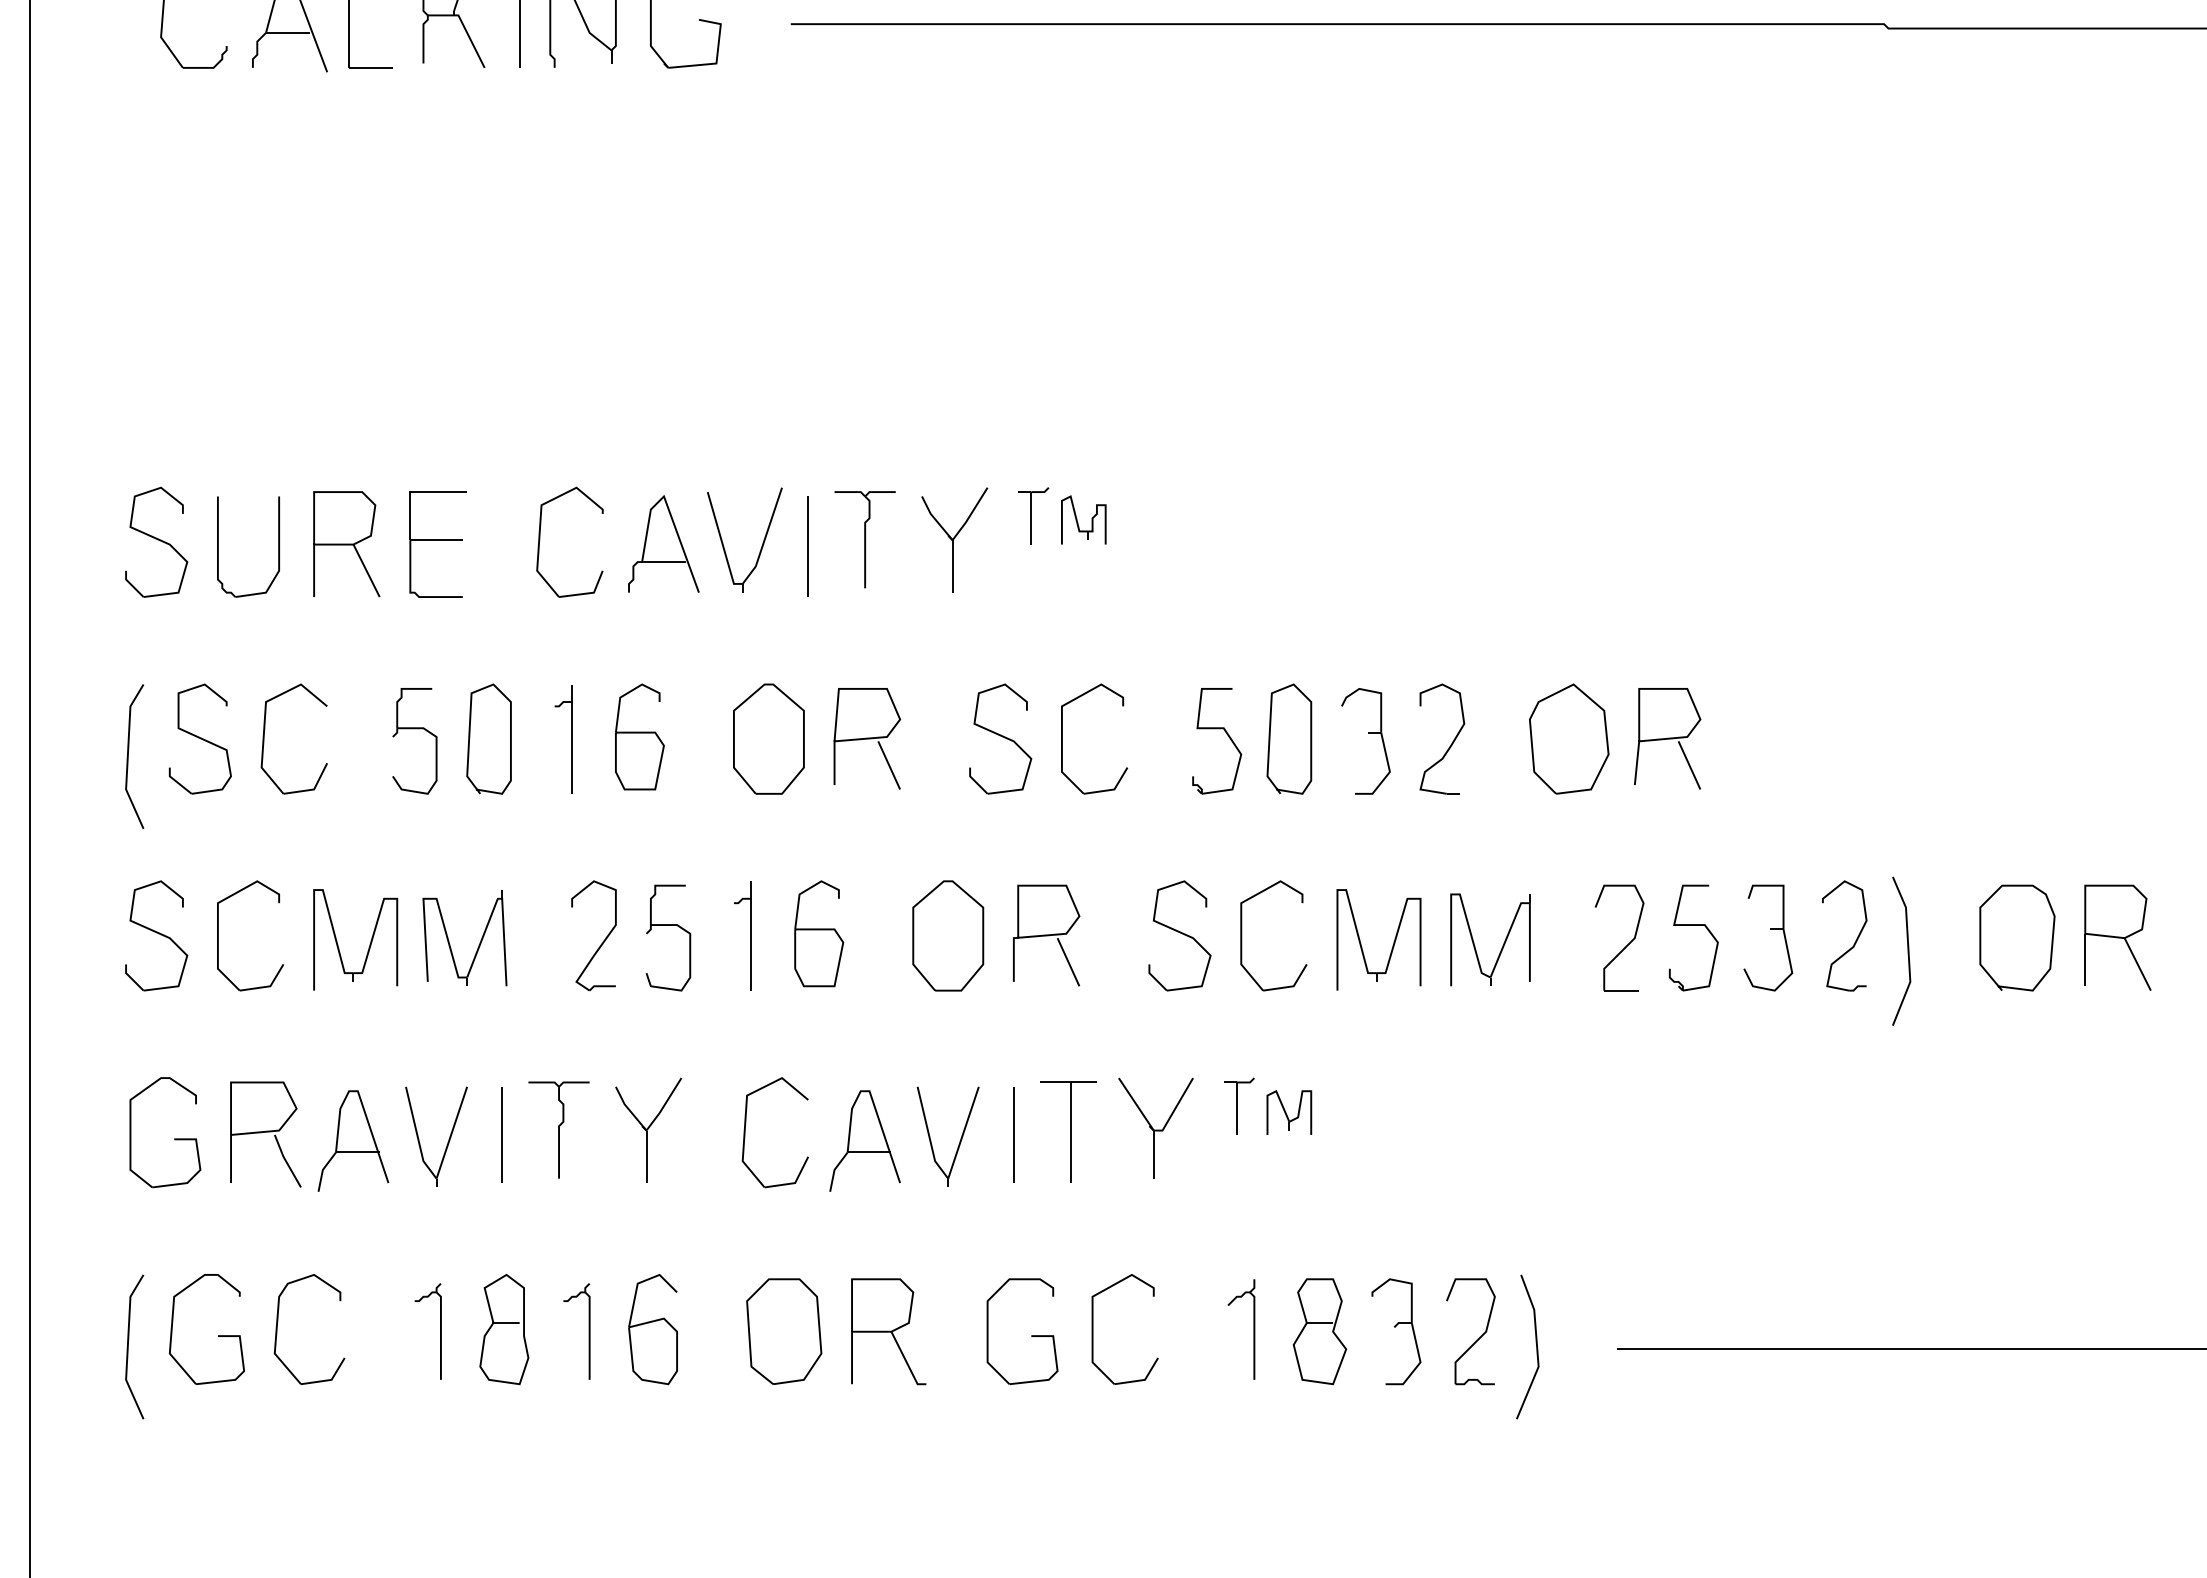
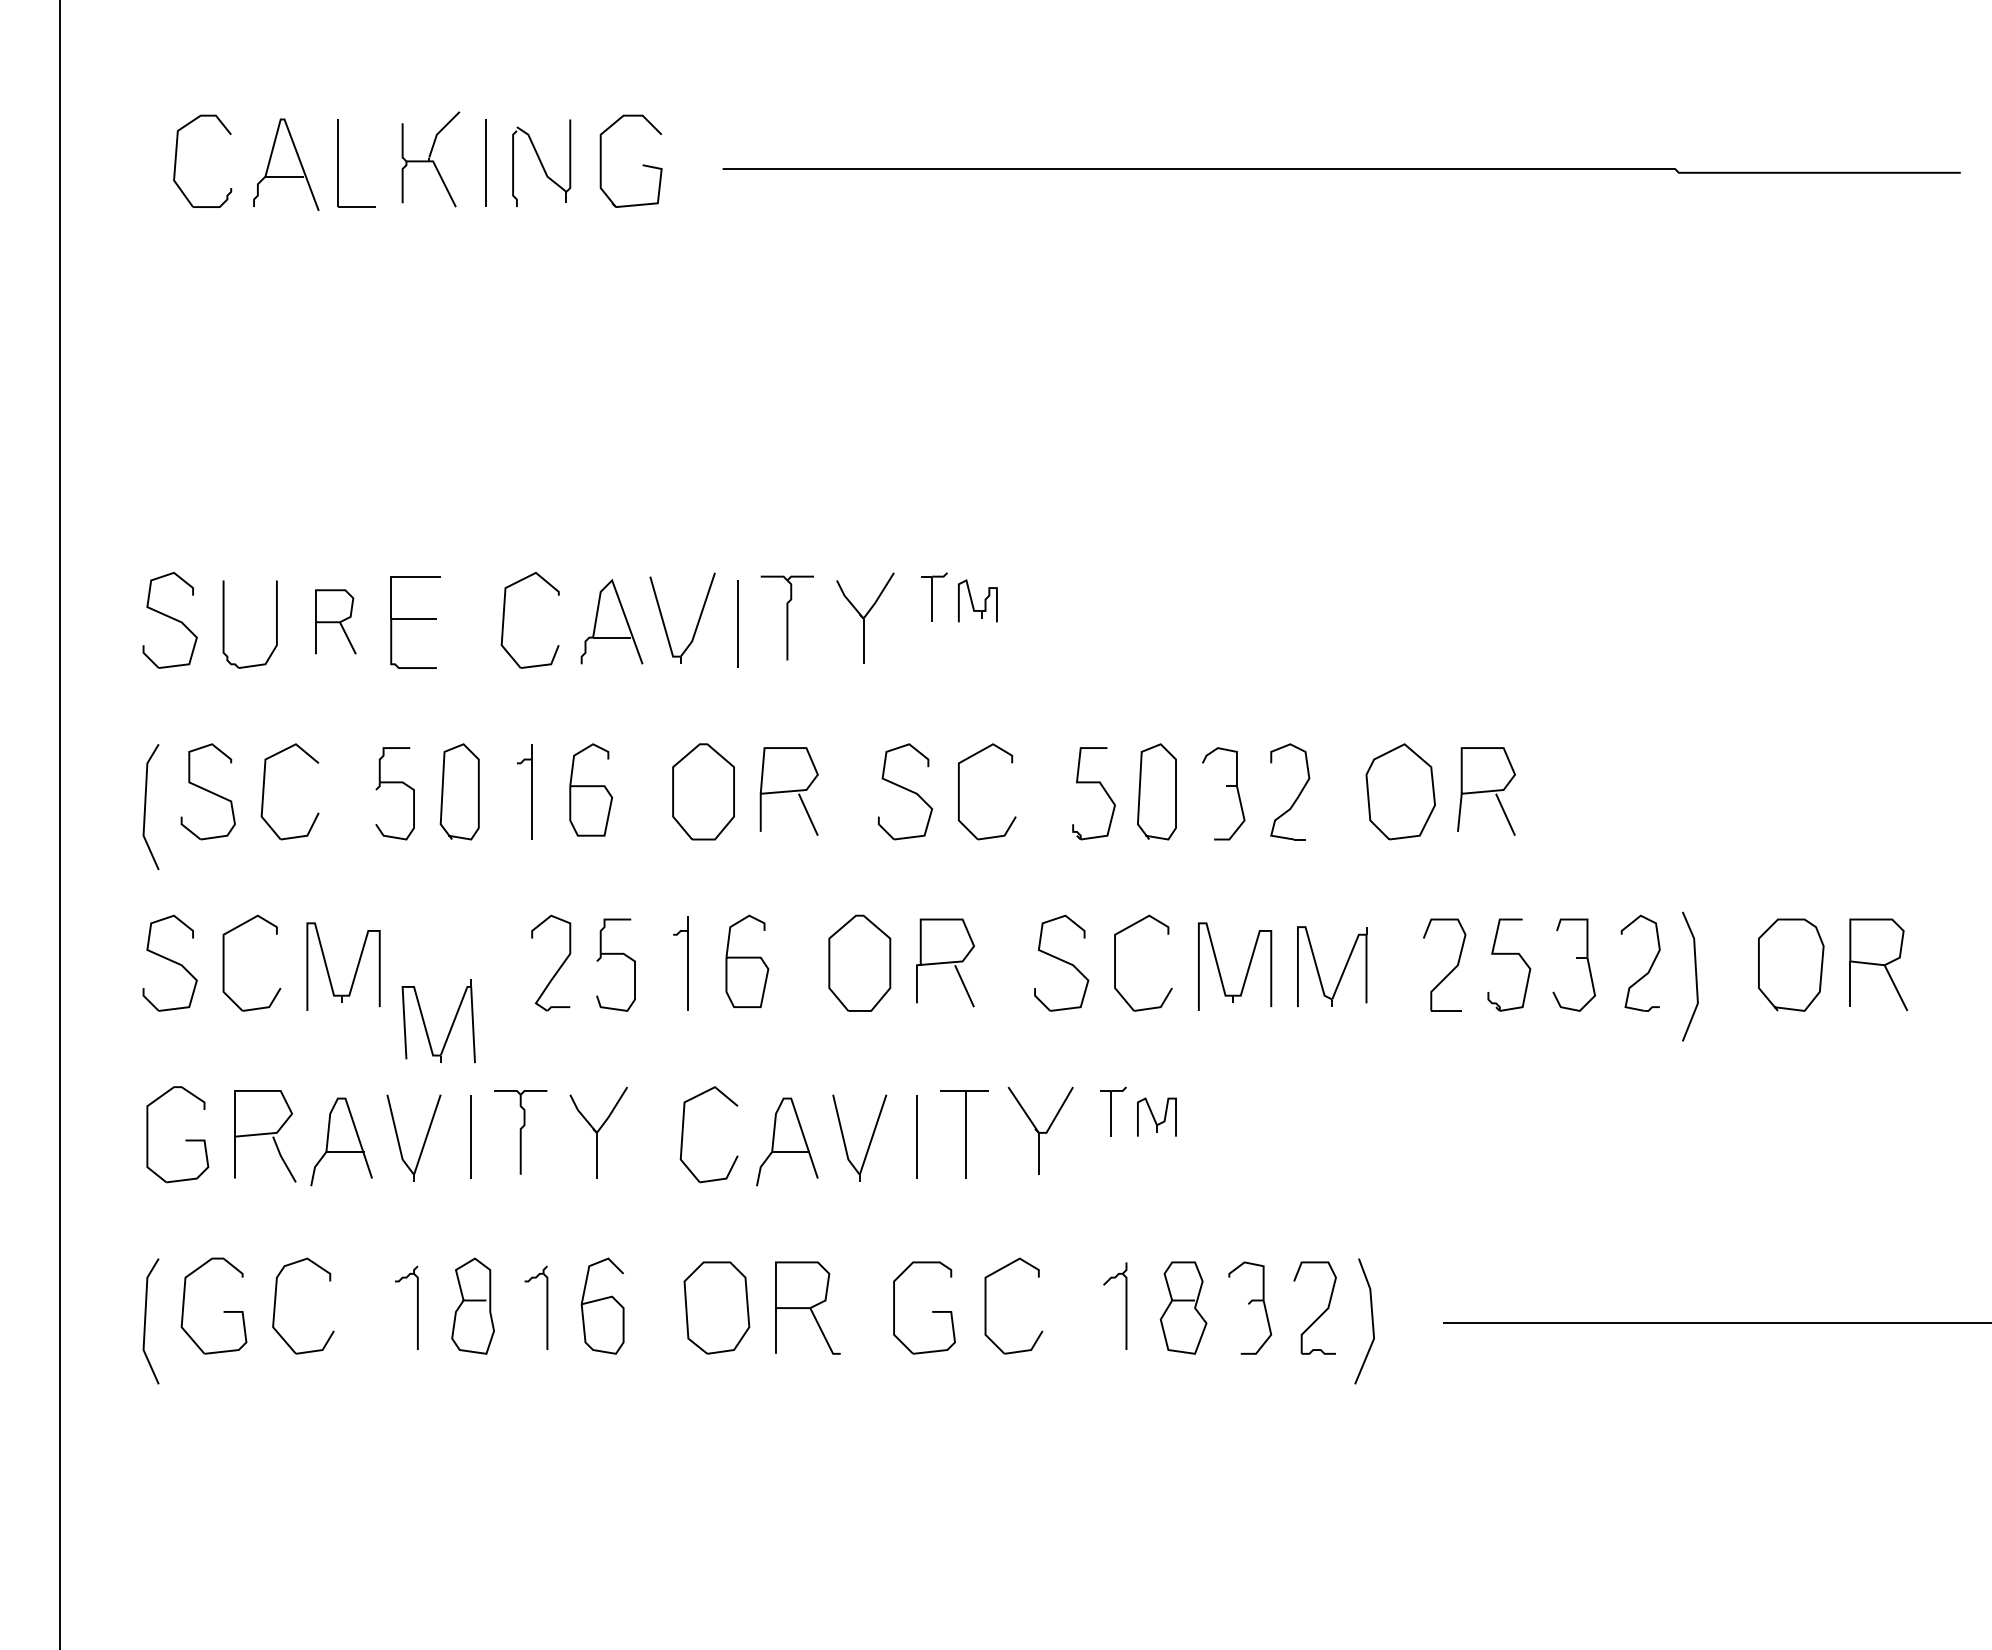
part: (346, 543) -> (335, 621), size x0.7
part: (449, 940) -> (425, 1023), moved

